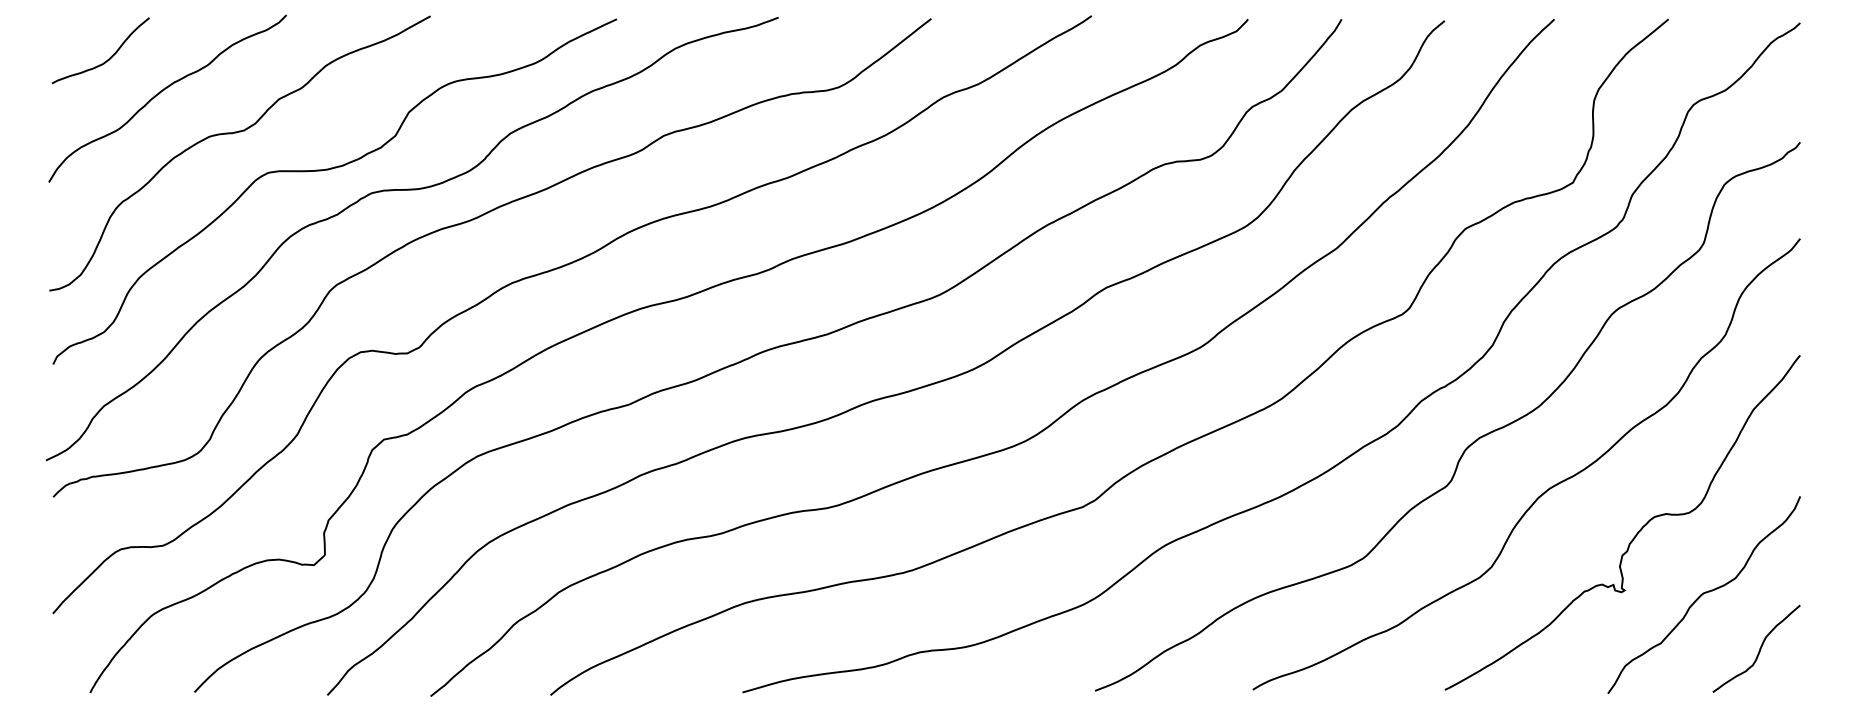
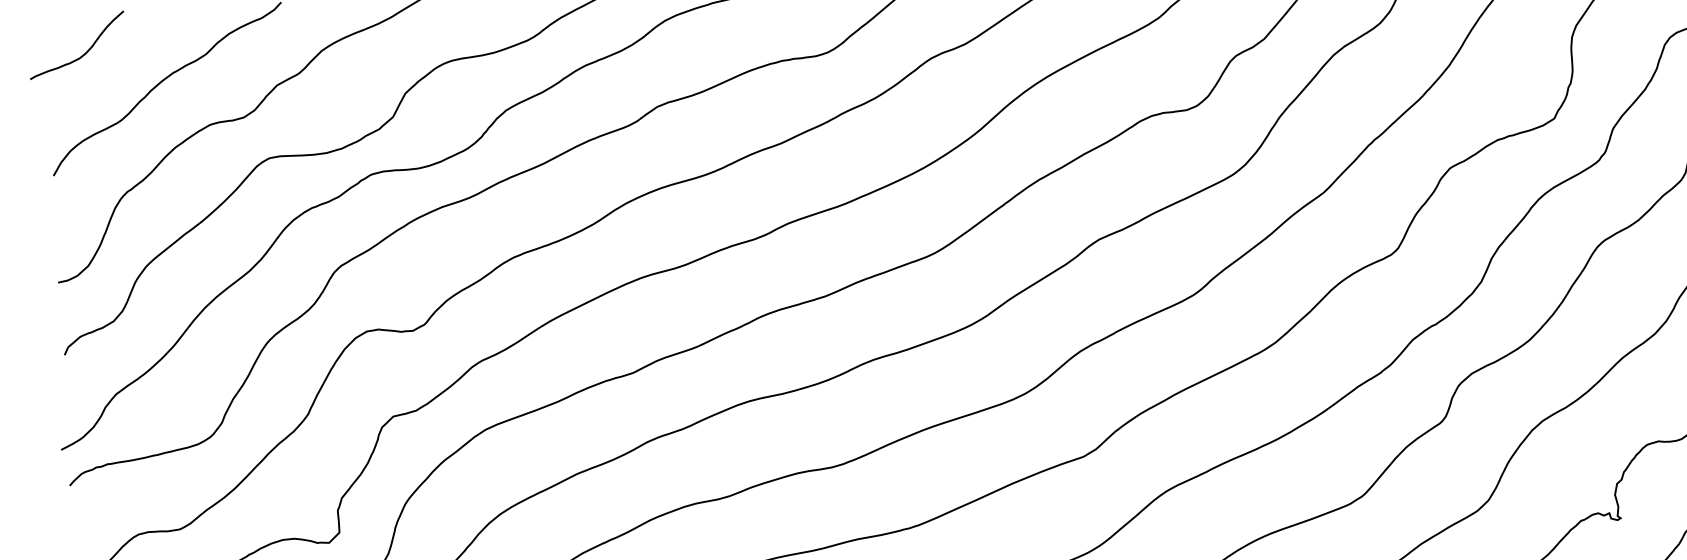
curve: (108, 58) -> (84, 52), moved

